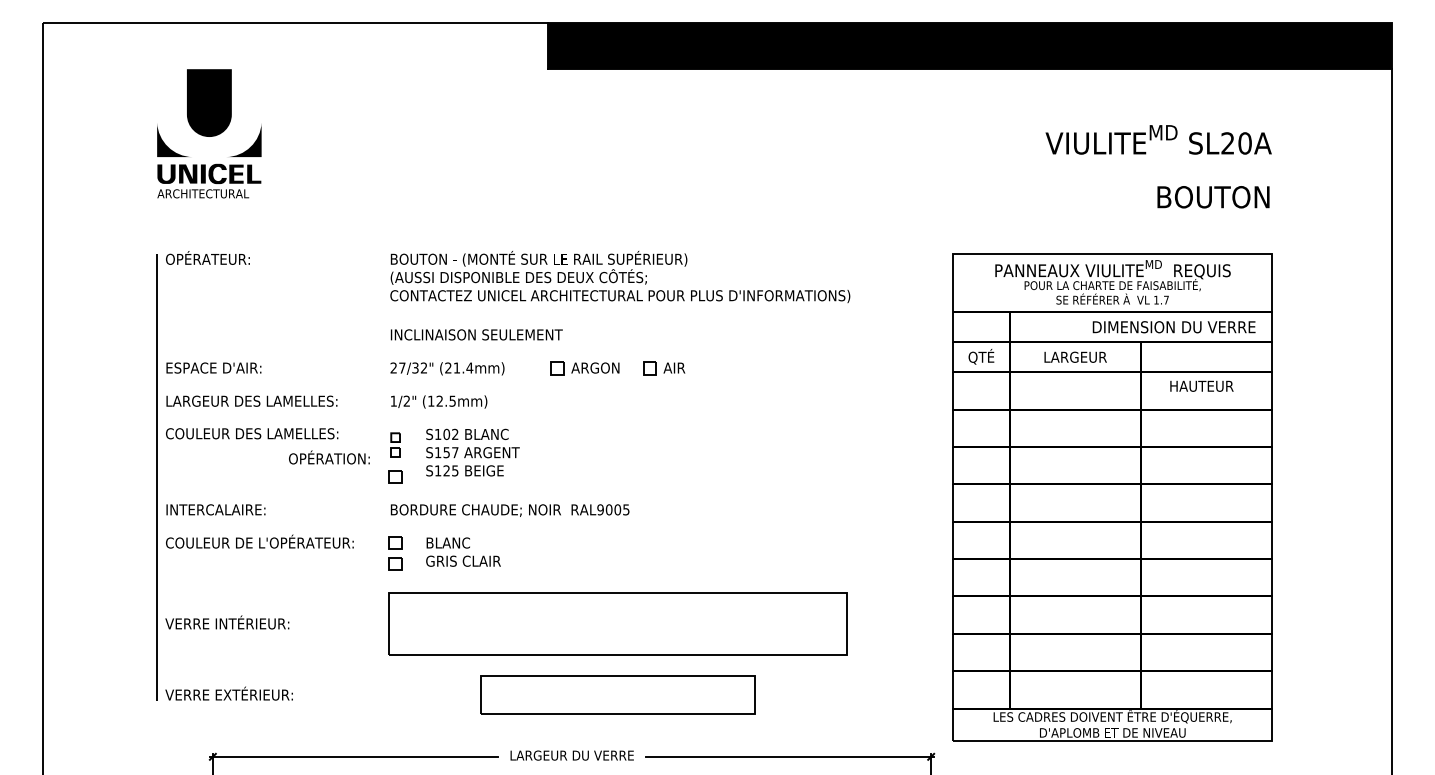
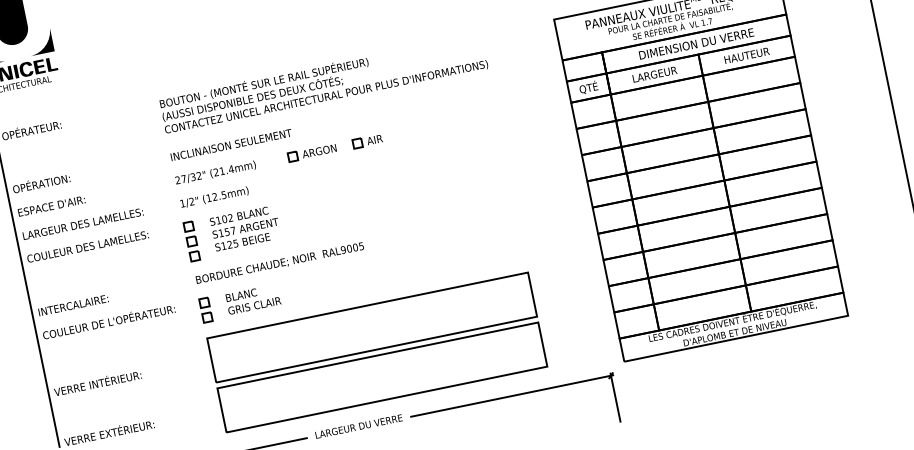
text: (1173, 327) -> (696, 44), moved
text: (1201, 385) -> (746, 55), moved
part: (395, 444) -> (190, 233), size x1.43
text: (329, 457) -> (41, 183), moved
part: (617, 695) -> (382, 377), size x1.67

